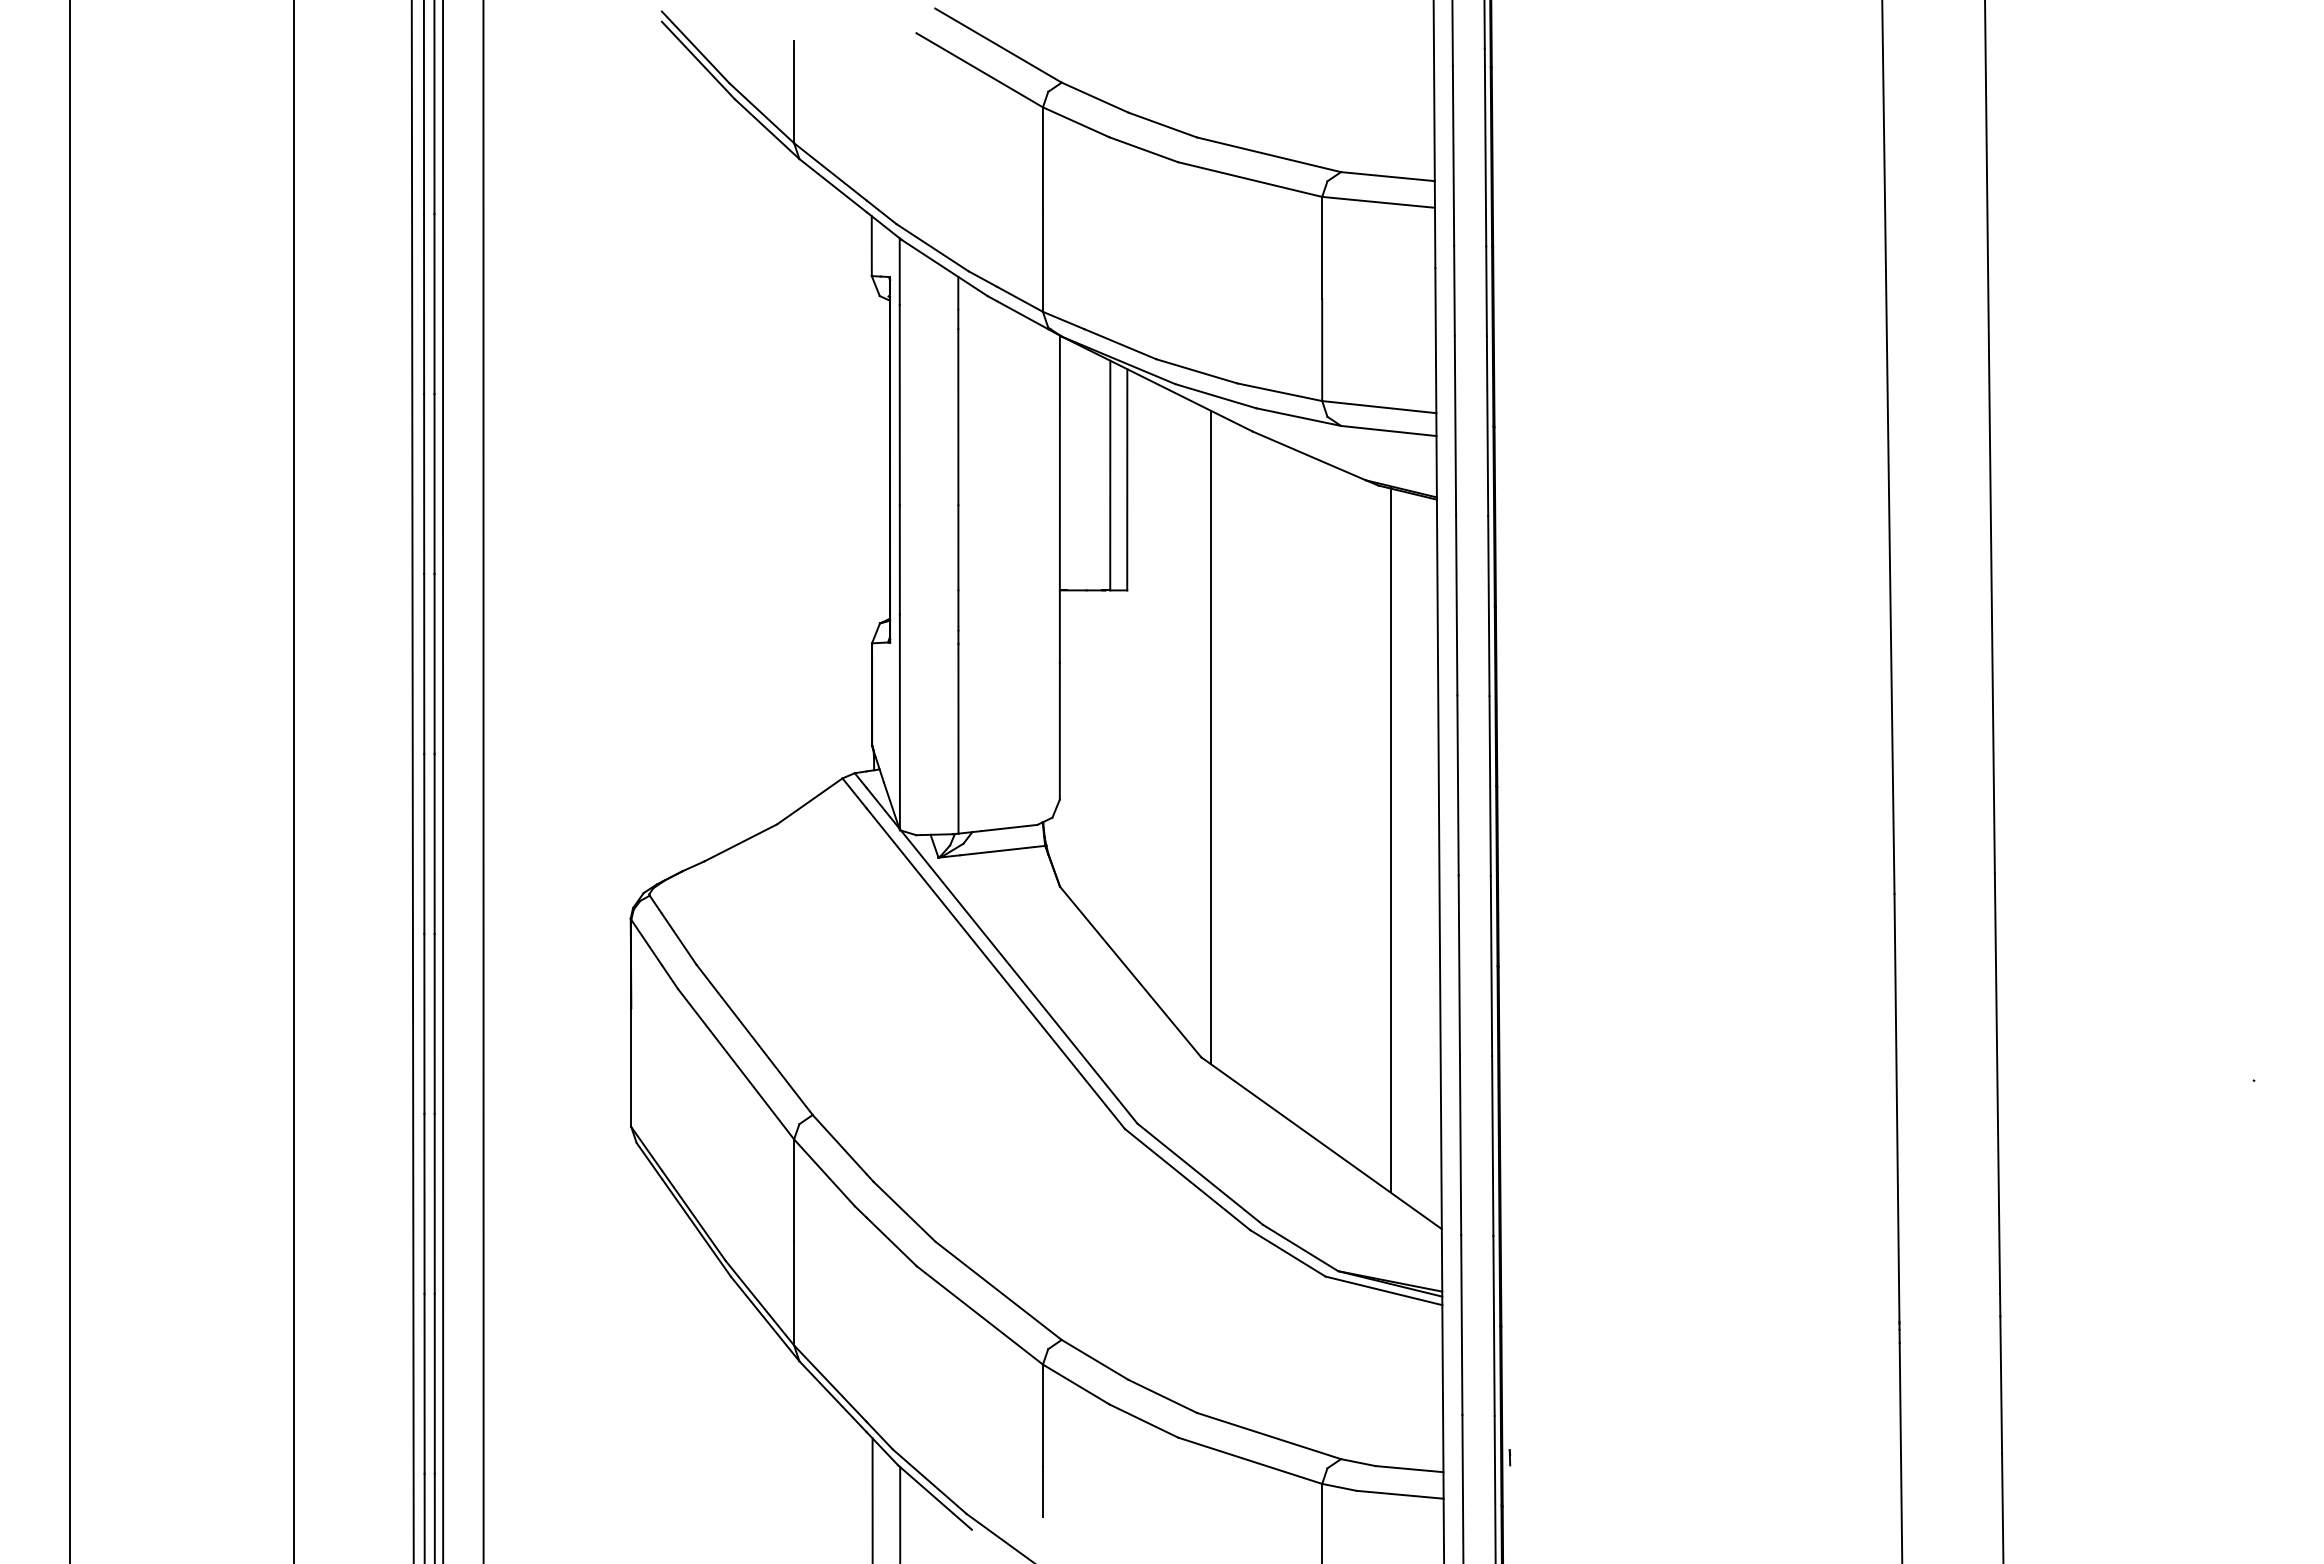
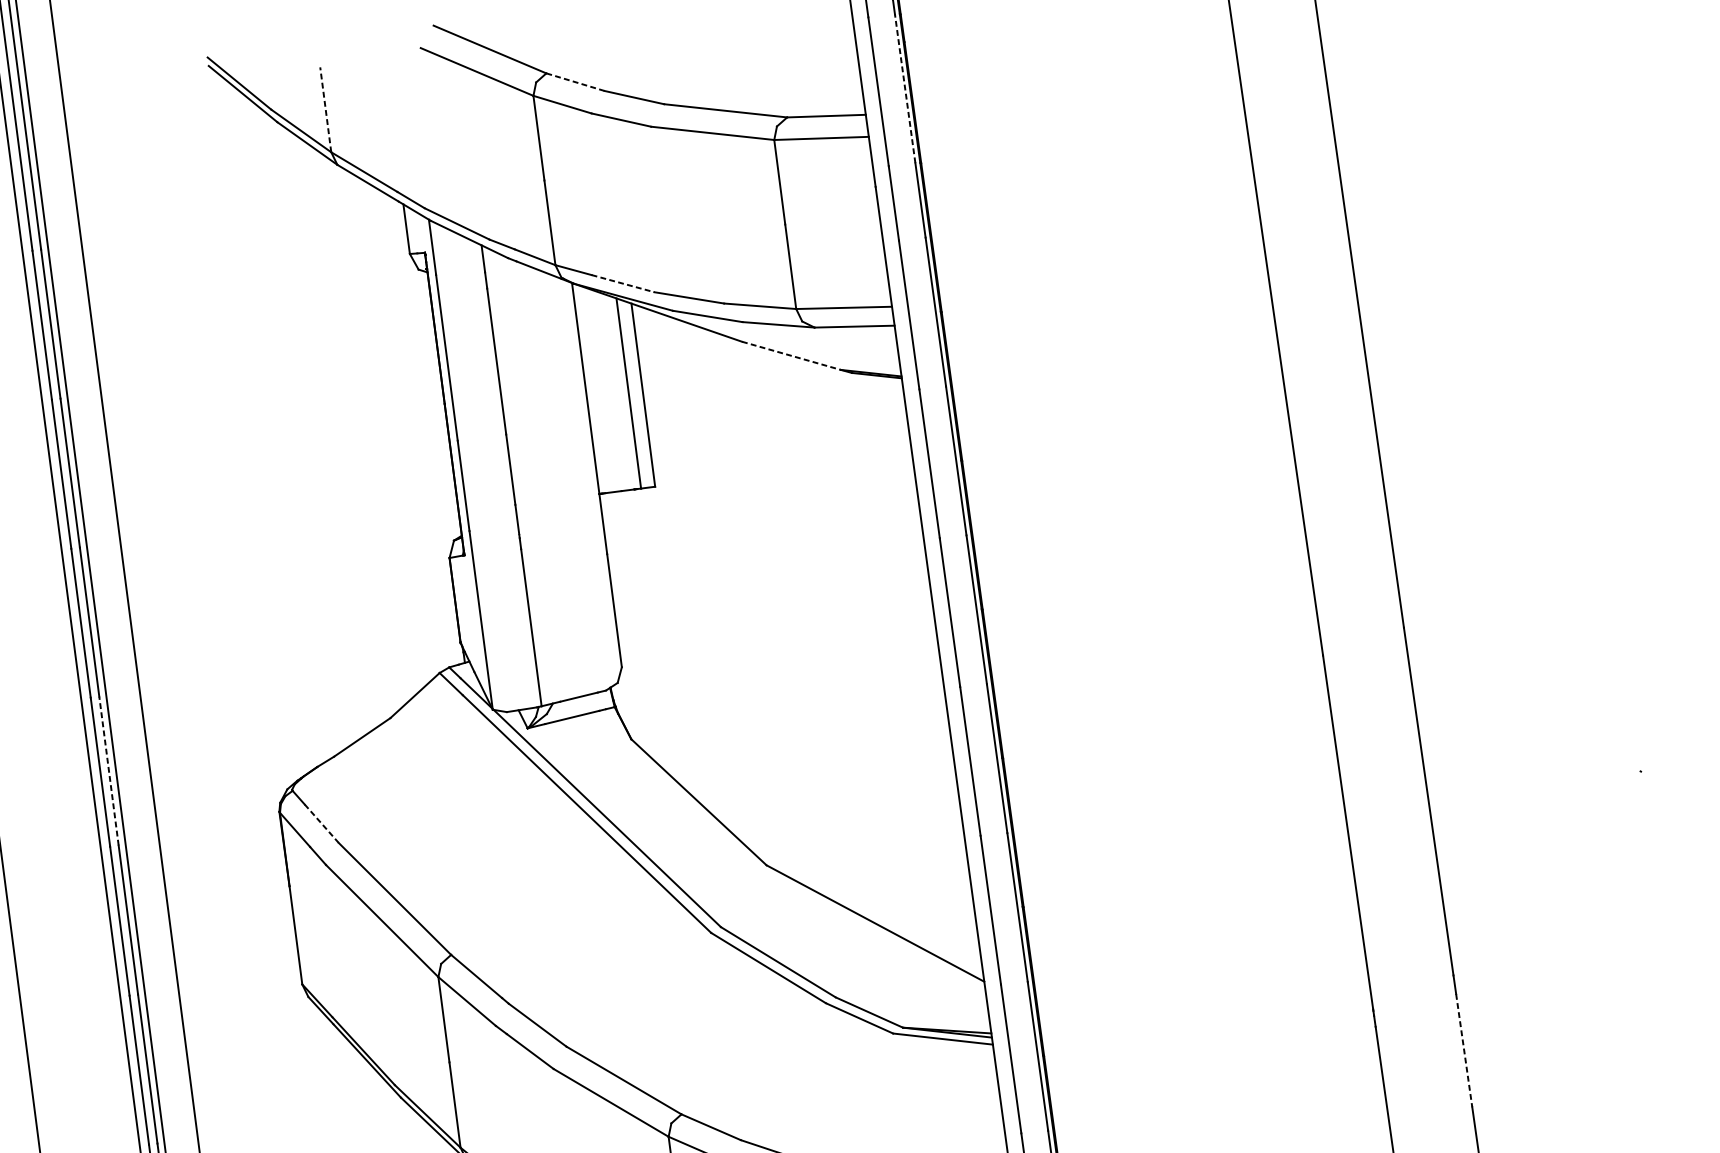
line: (794, 91) -> (326, 109), solid -> dashed
line: (1095, 97) -> (575, 82), solid -> dashed
line: (1485, 156) -> (905, 88), solid -> dashed
line: (1120, 344) -> (623, 283), solid -> dashed
line: (1309, 455) -> (791, 355), solid -> dashed
line: (1210, 736) -> (739, 598), removed
line: (1390, 840) -> (900, 665), removed
line: (434, 843) -> (108, 770), solid -> dashed
line: (679, 939) -> (322, 823), solid -> dashed
line: (2001, 1385) -> (1464, 1051), solid -> dashed

